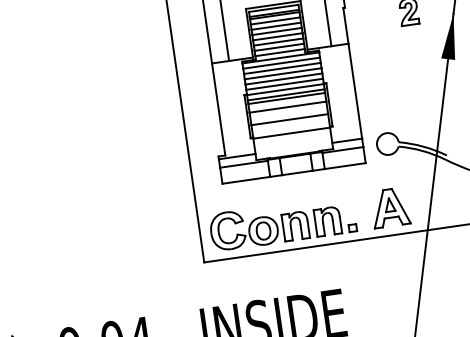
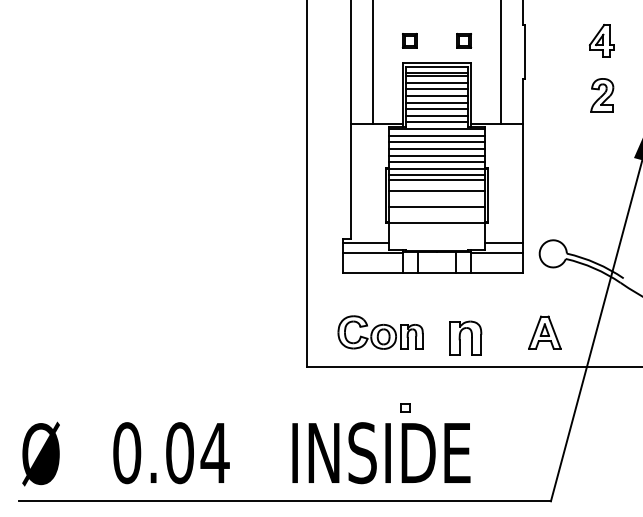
part: (389, 207) -> (544, 332), size x0.7
part: (259, 226) -> (380, 332), size x0.7
part: (352, 227) -> (405, 407), moved

